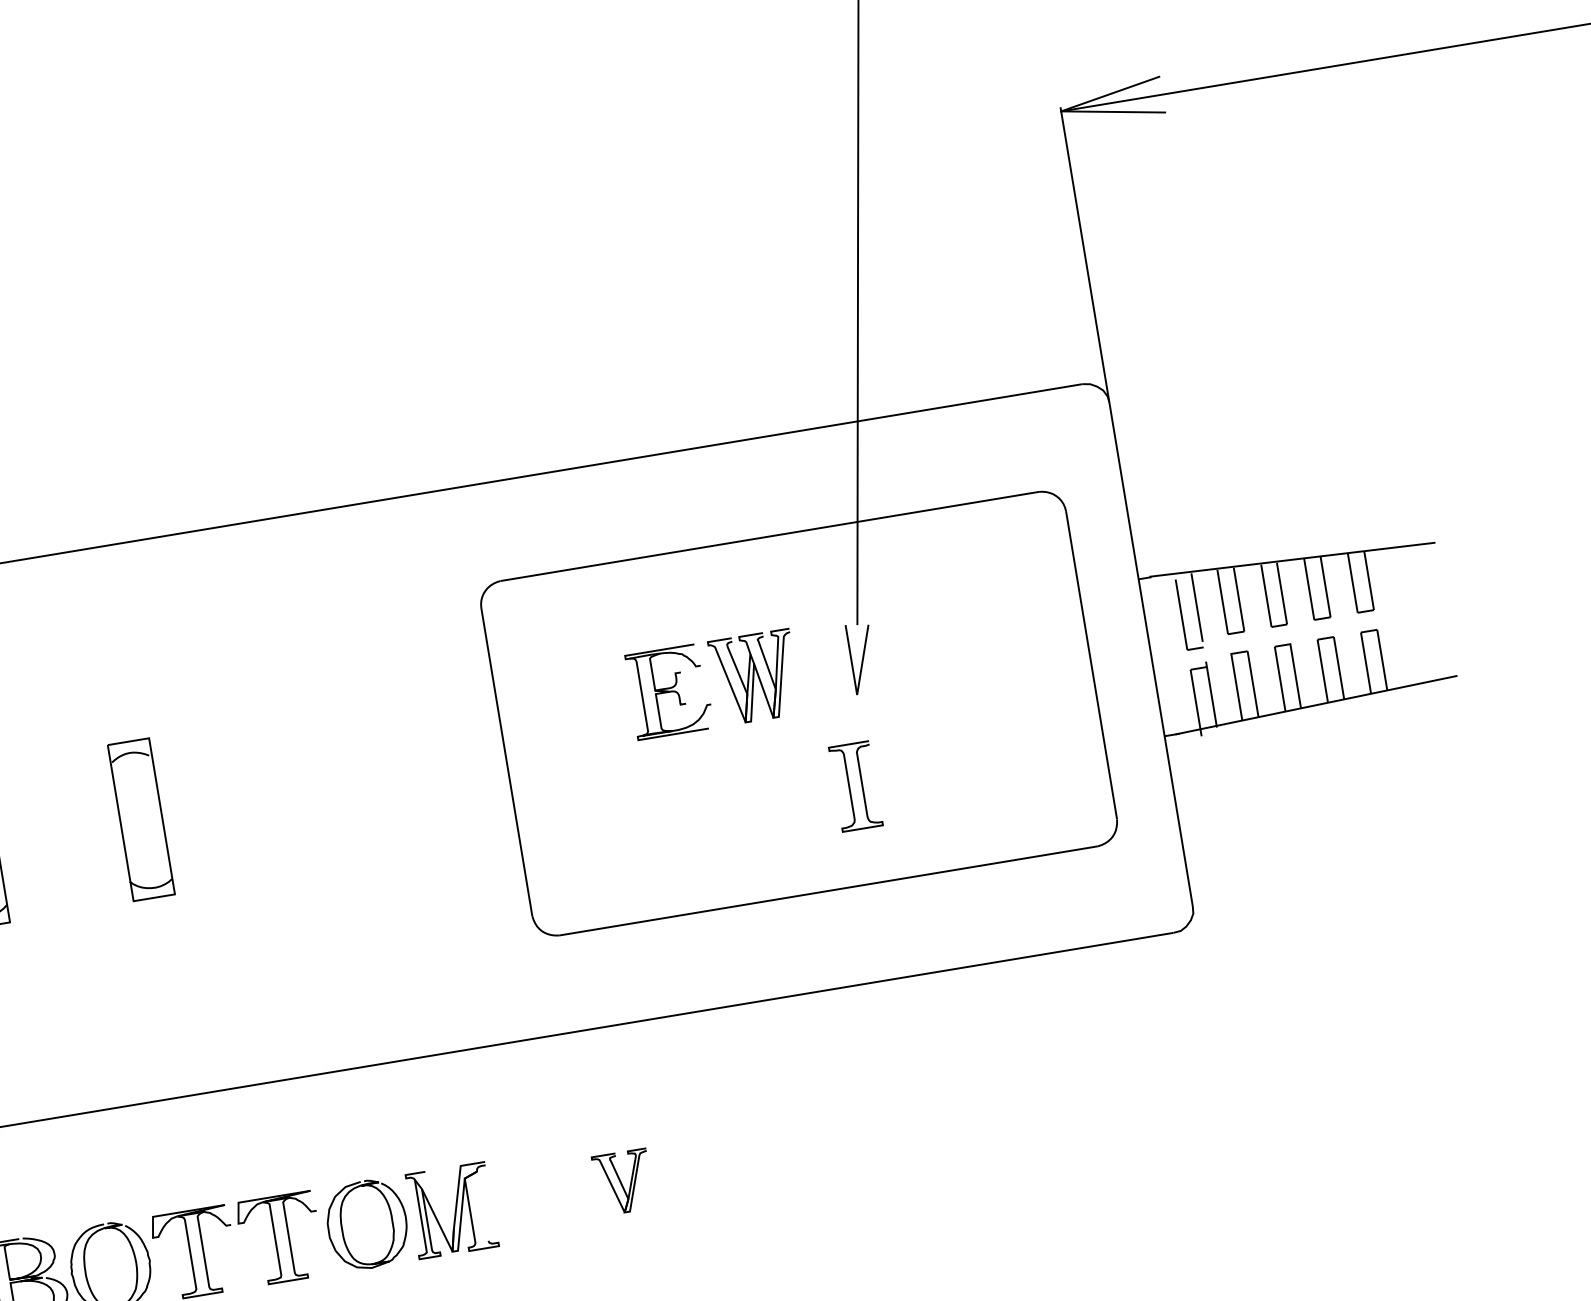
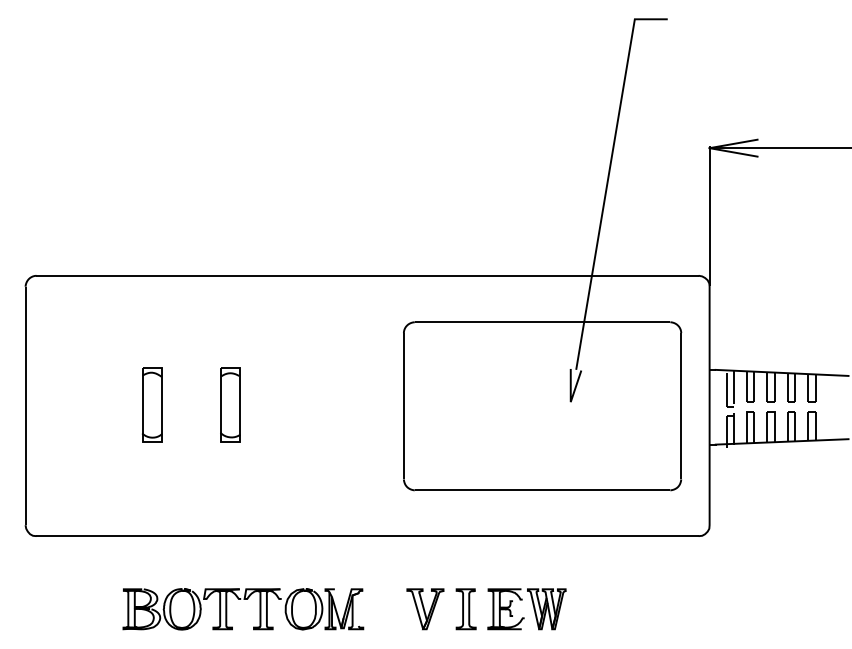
part: (726, 682) -> (533, 609), moved
curve: (850, 787) -> (463, 609), moved
part: (623, 1182) -> (425, 609), size x1.43

